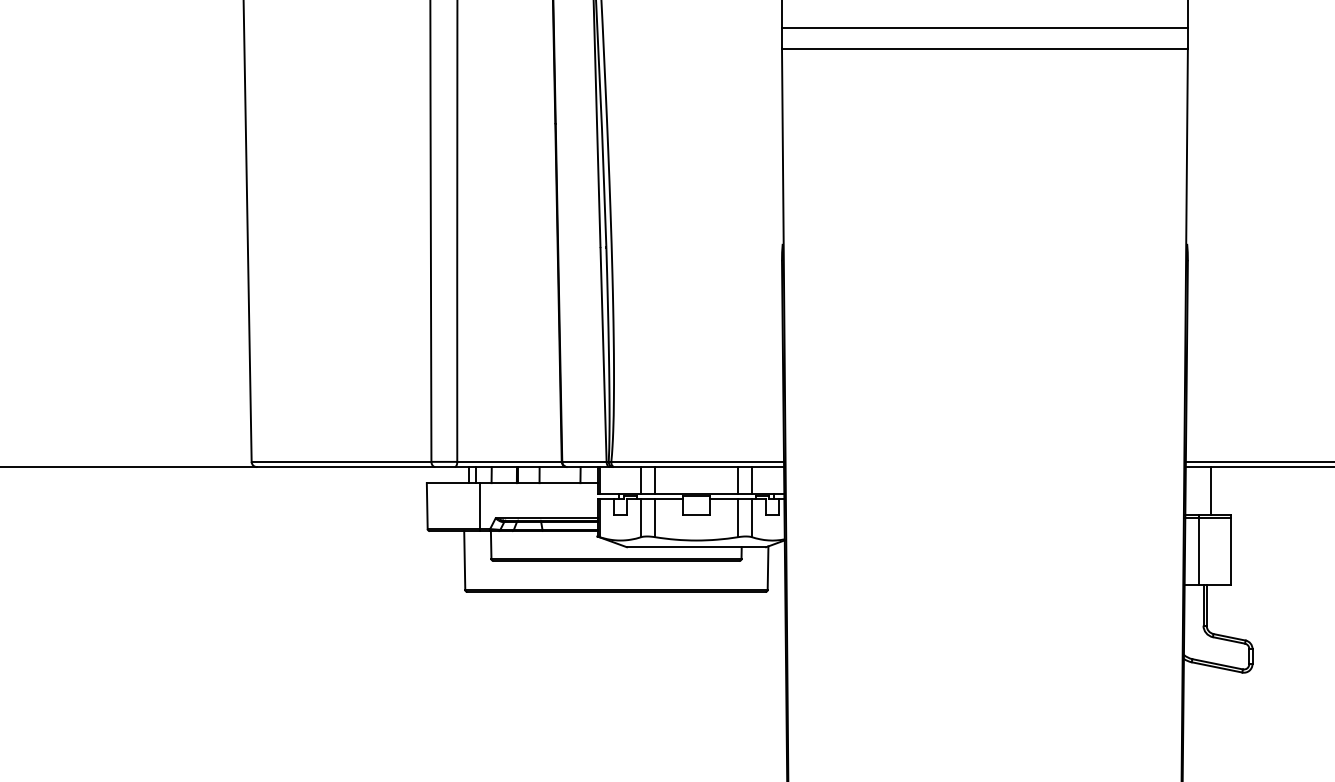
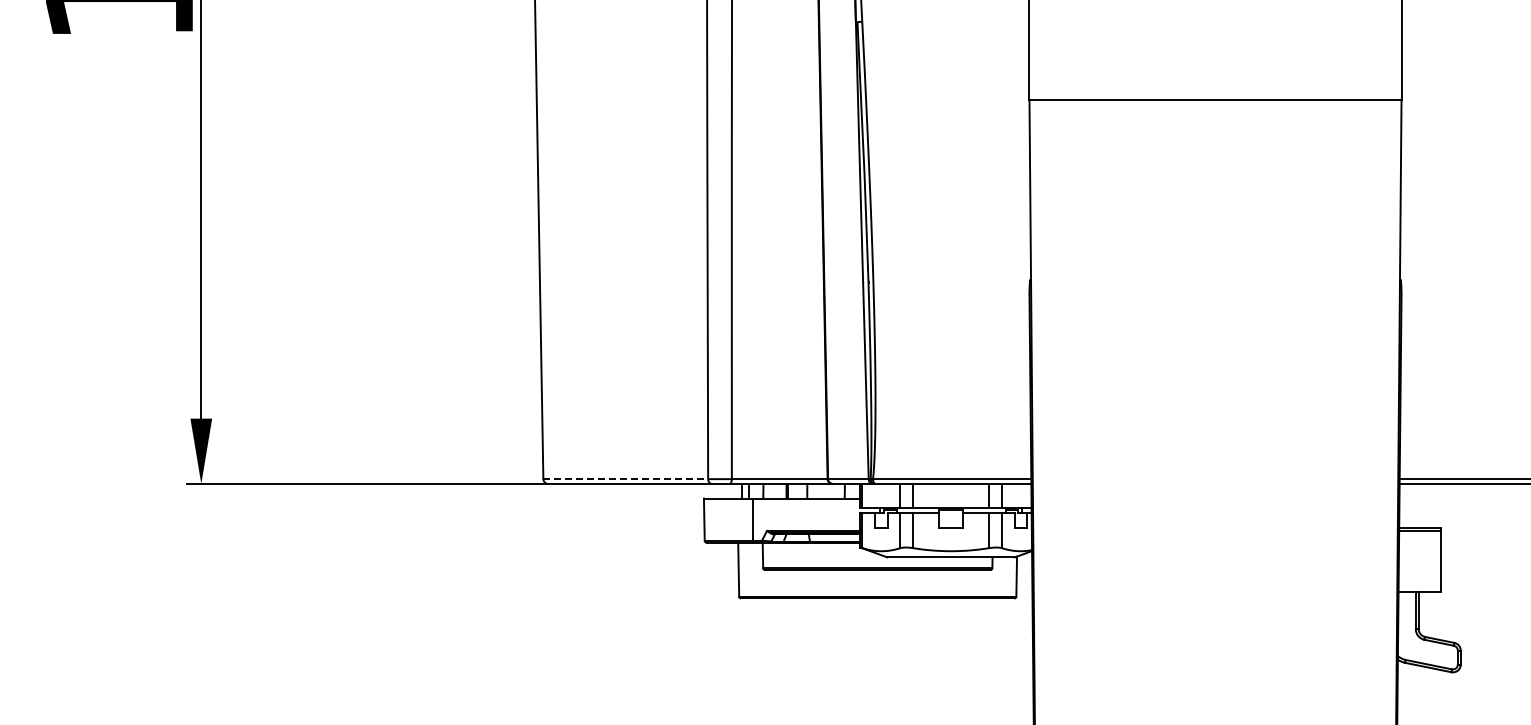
line: (984, 28) -> (1215, 81), removed
line: (342, 462) -> (626, 479), solid -> dashed
line: (1210, 490) -> (1422, 505), removed
line: (1198, 549) -> (1411, 559), removed

